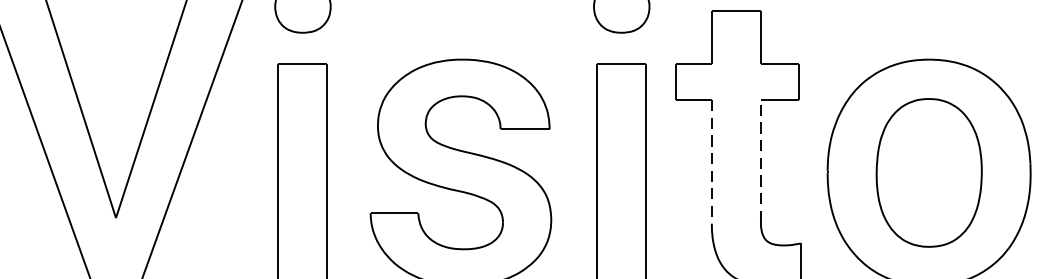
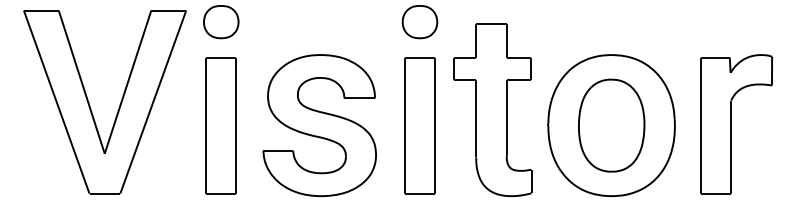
line: (712, 161) -> (476, 118), dashed -> solid
line: (760, 161) -> (506, 118), dashed -> solid

